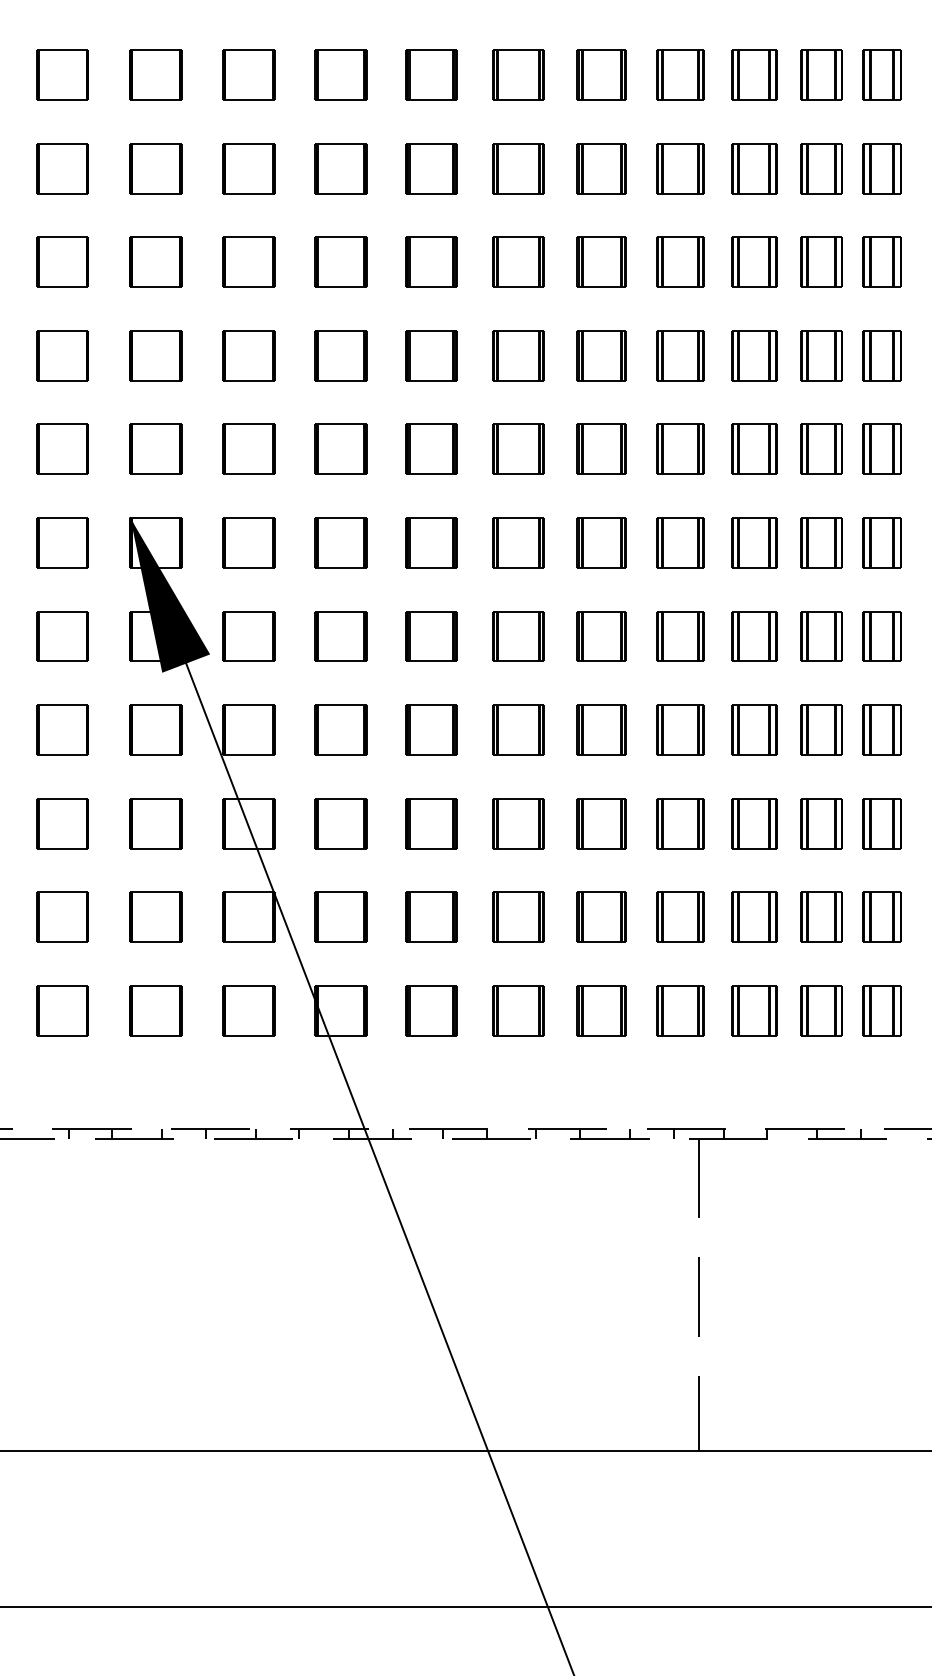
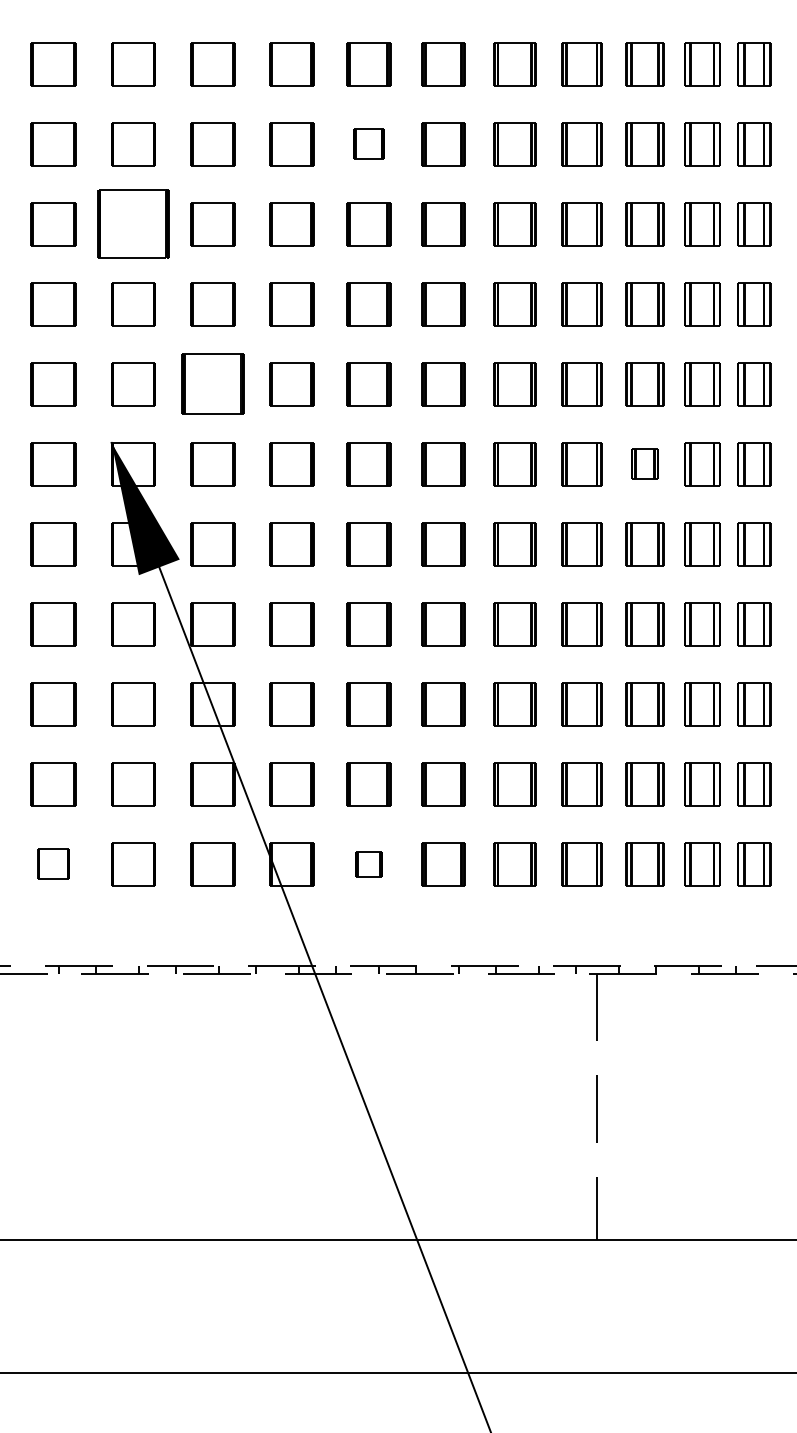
part: (430, 168) -> (368, 144), size x0.7
part: (156, 262) -> (133, 224), size x1.6
part: (248, 449) -> (212, 384), size x1.4
part: (753, 543) -> (644, 464), size x0.7
part: (62, 1011) -> (53, 864), size x0.7
part: (430, 1011) -> (368, 864), size x0.6

